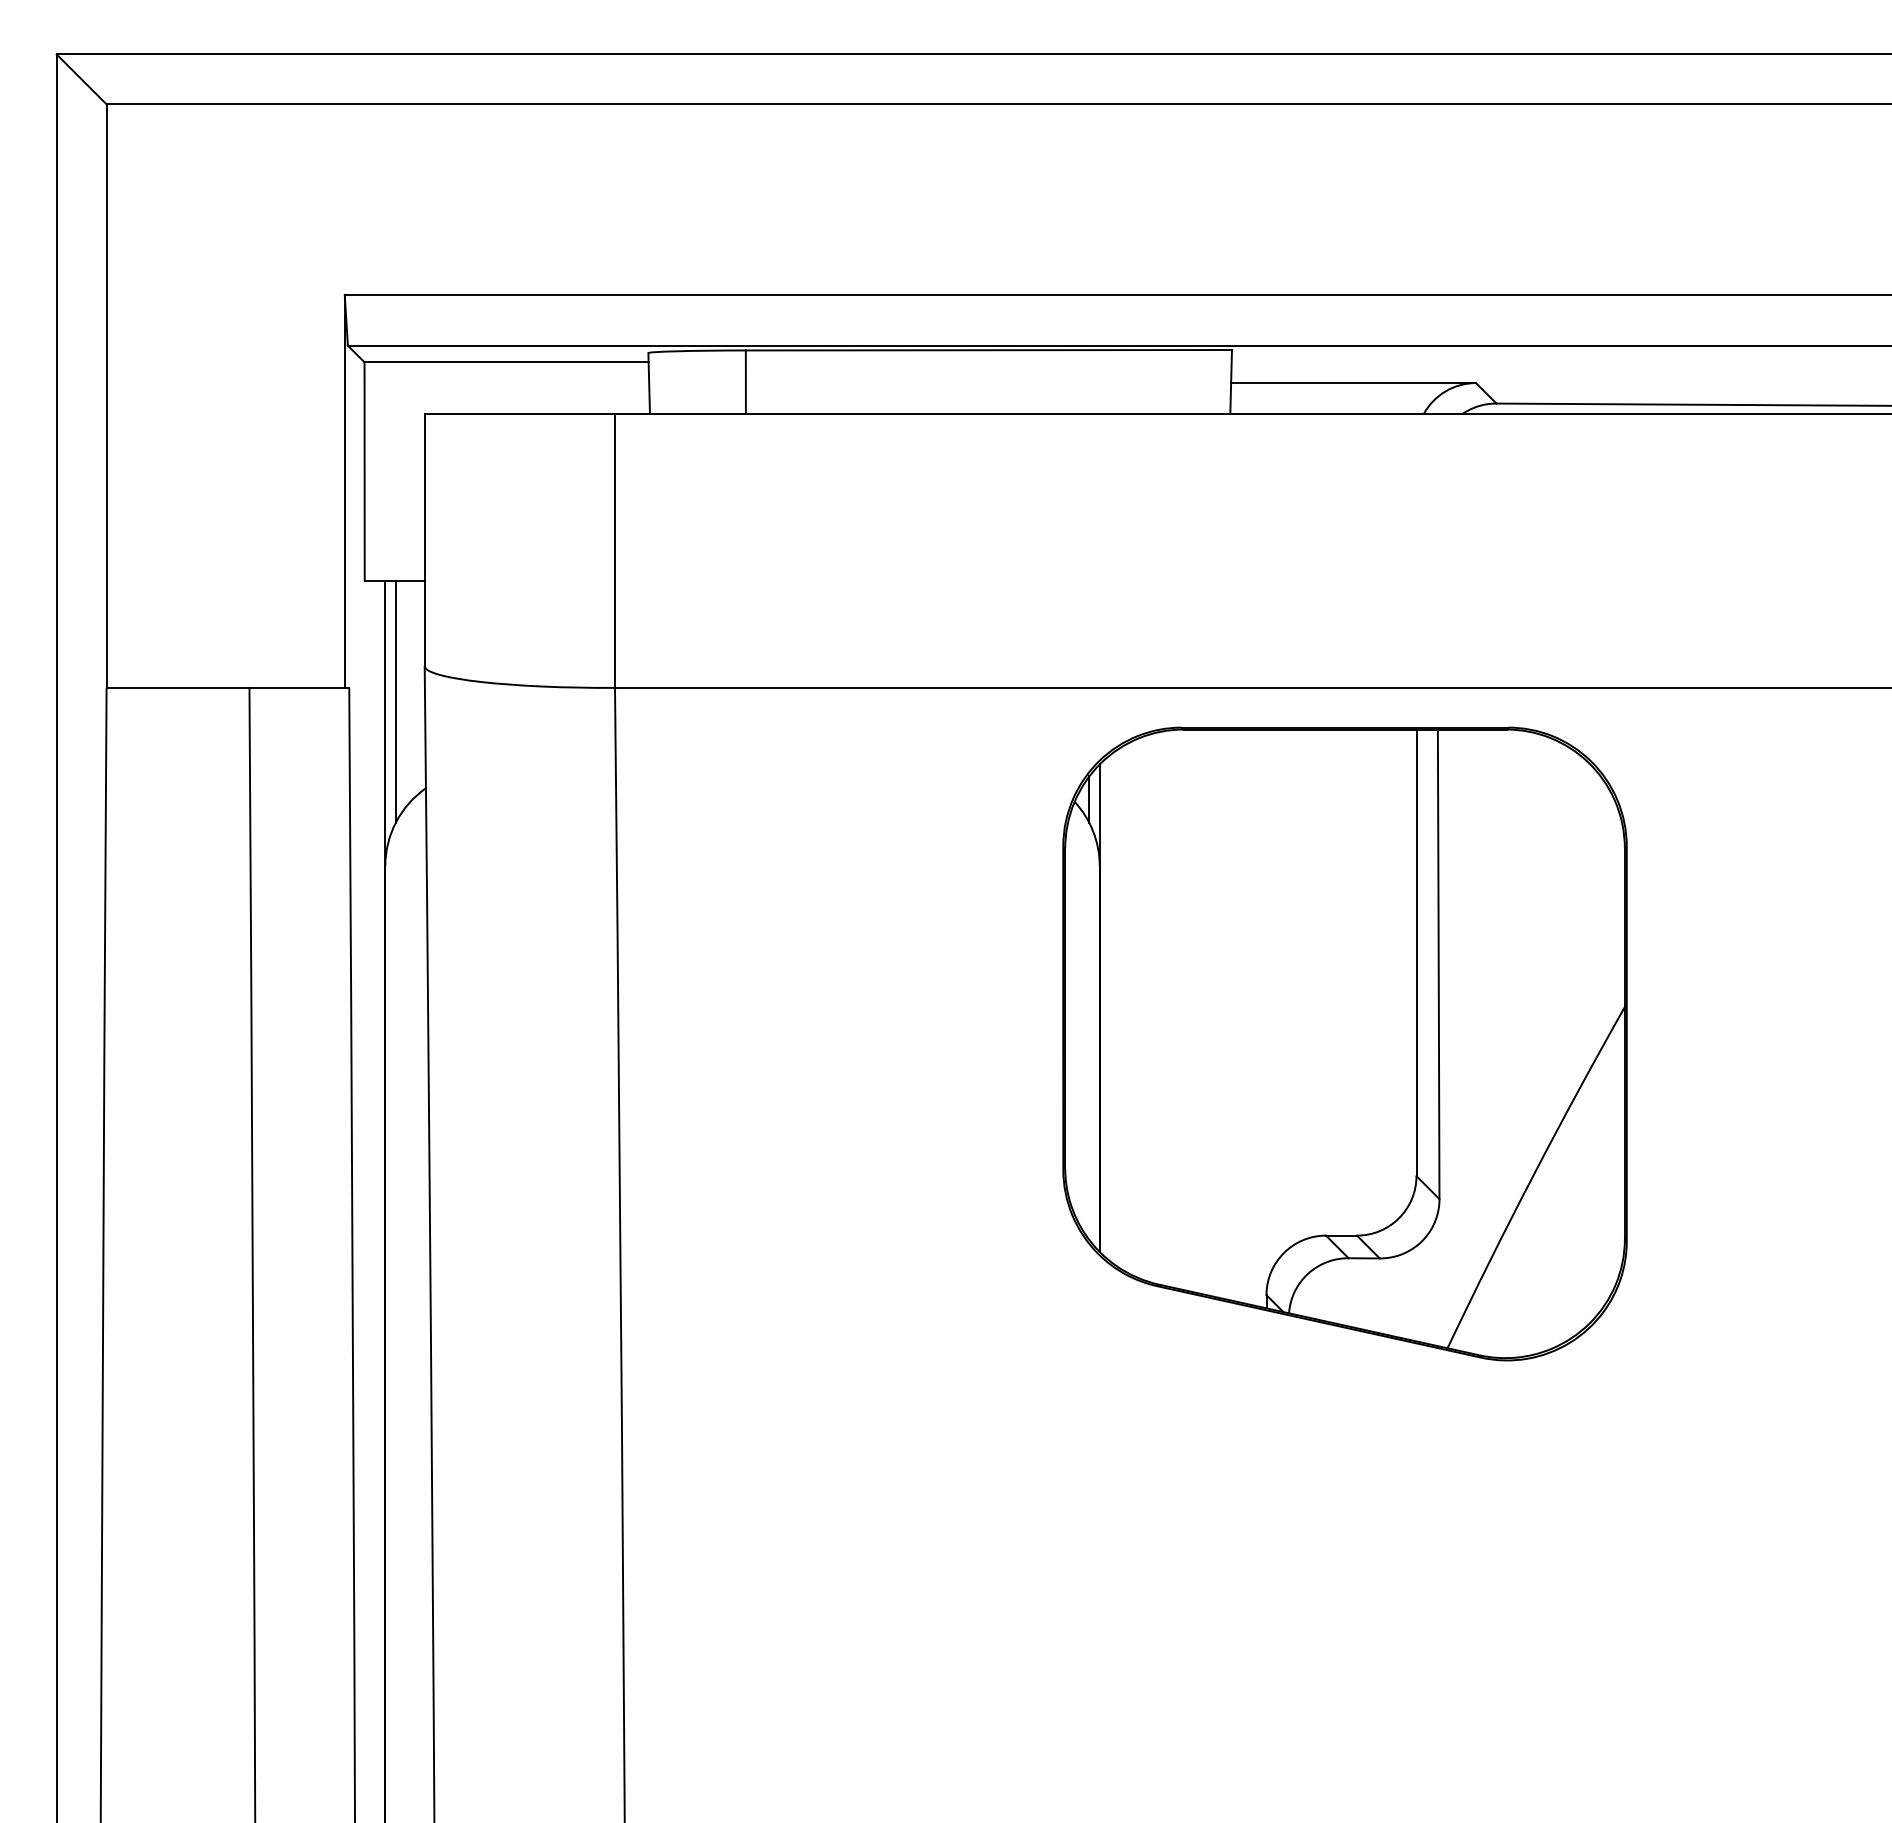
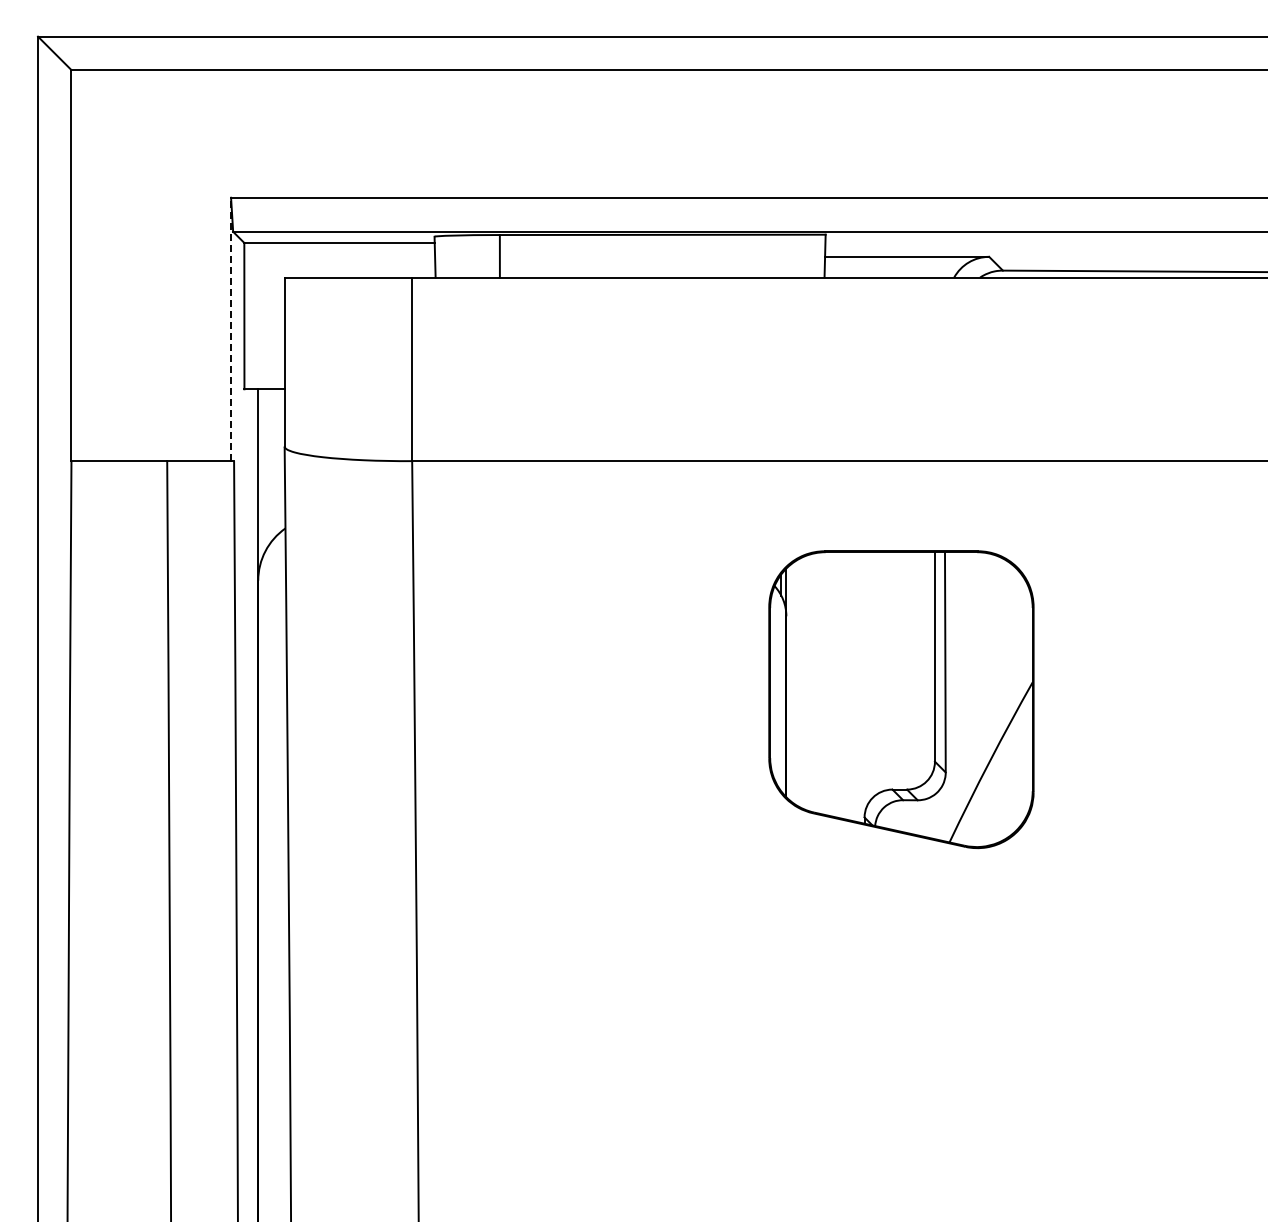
line: (345, 491) -> (231, 329), solid -> dashed
line: (396, 701) -> (265, 470), removed
part: (1345, 1043) -> (901, 699), size x0.7

